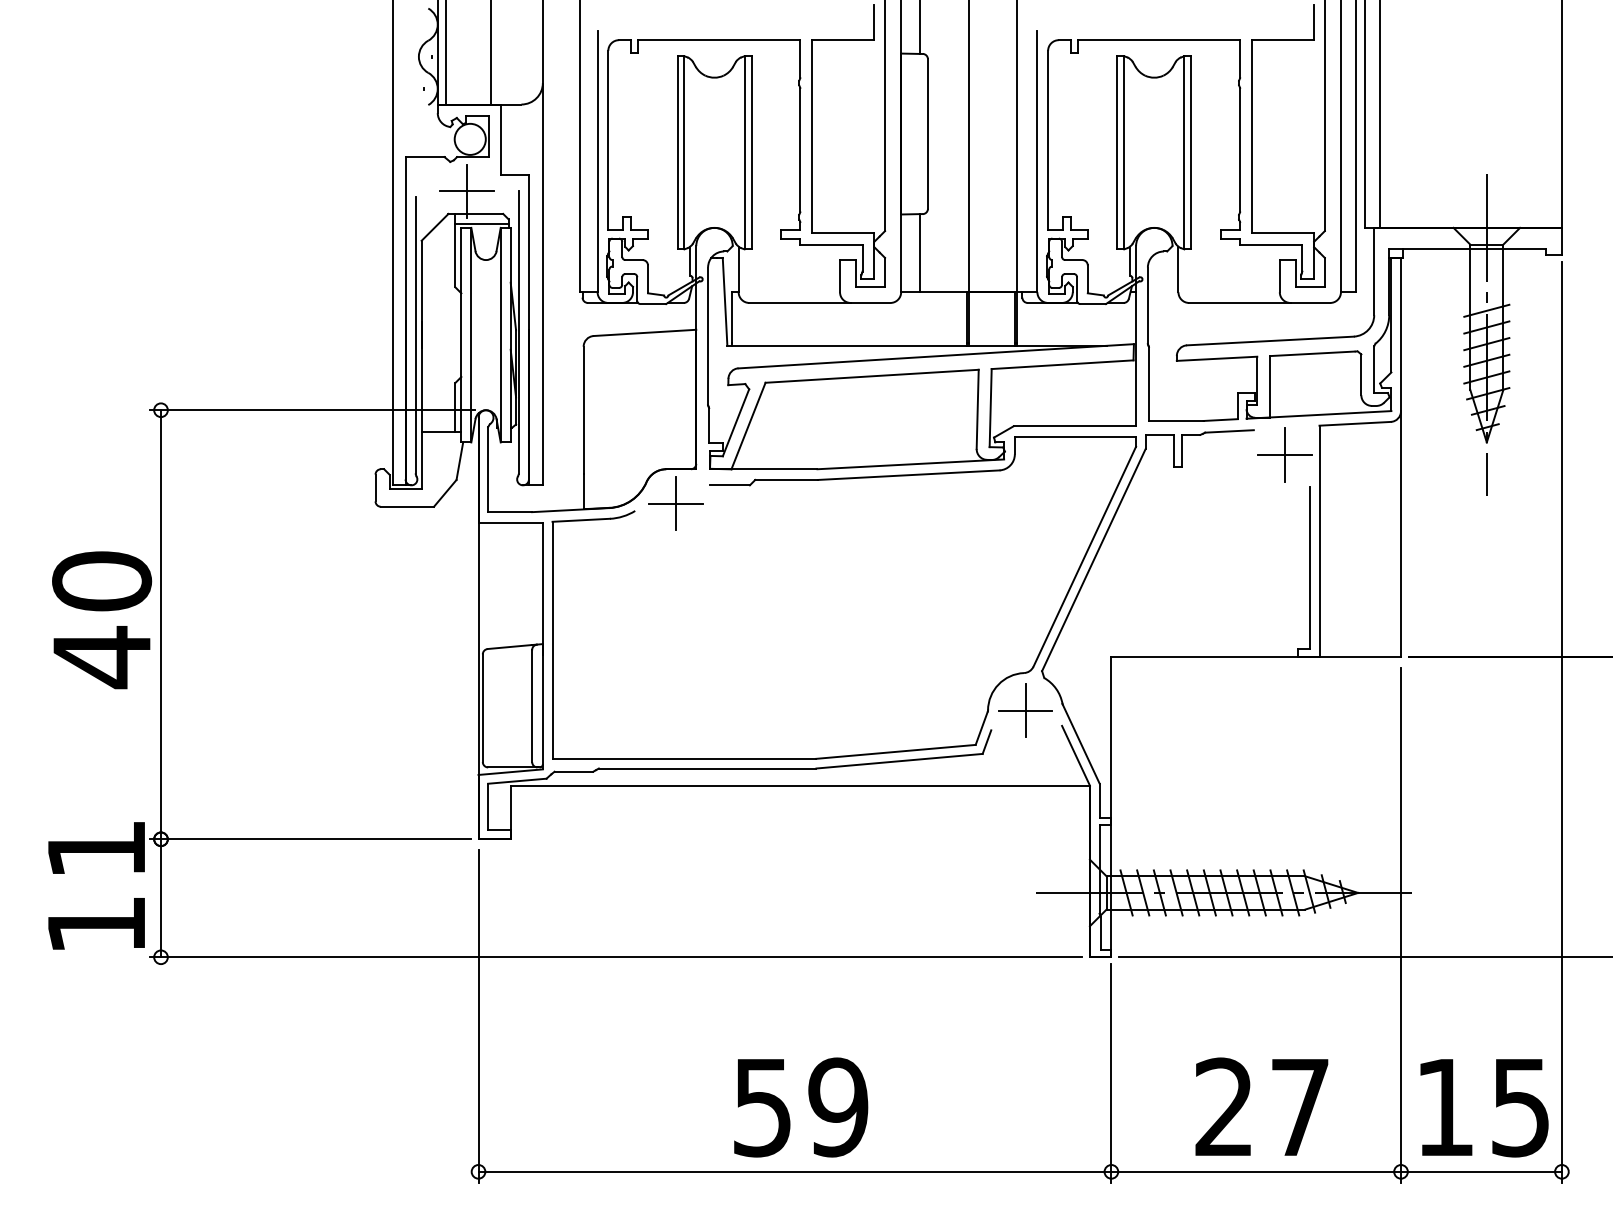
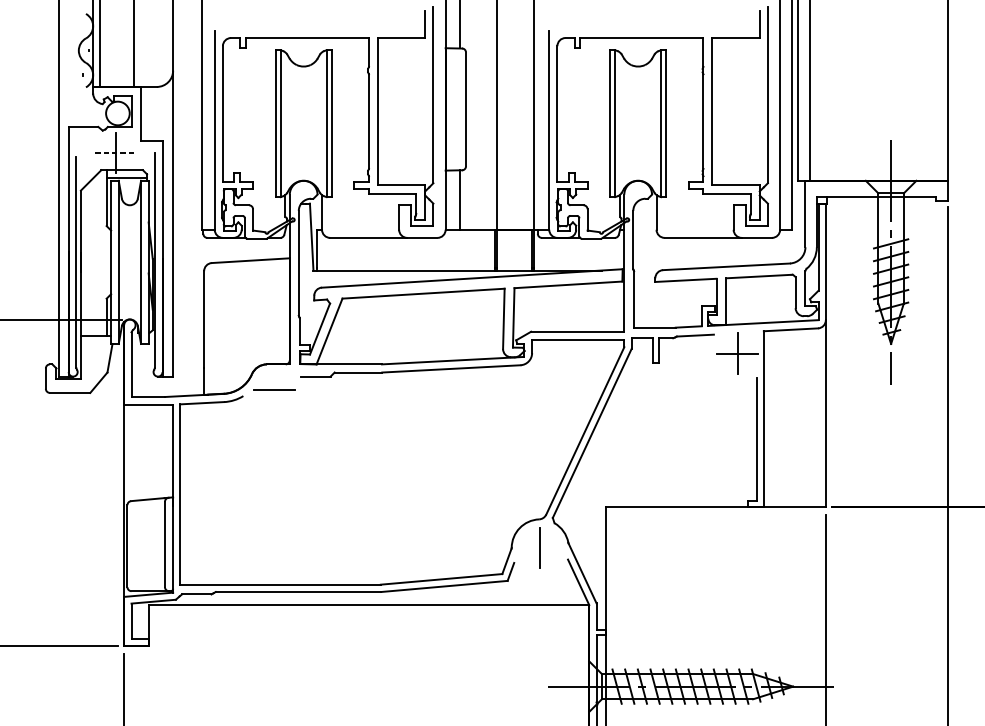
line: (467, 191) -> (115, 153), solid -> dashed
line: (675, 503) -> (274, 390), removed
line: (1025, 710) -> (540, 547), removed

